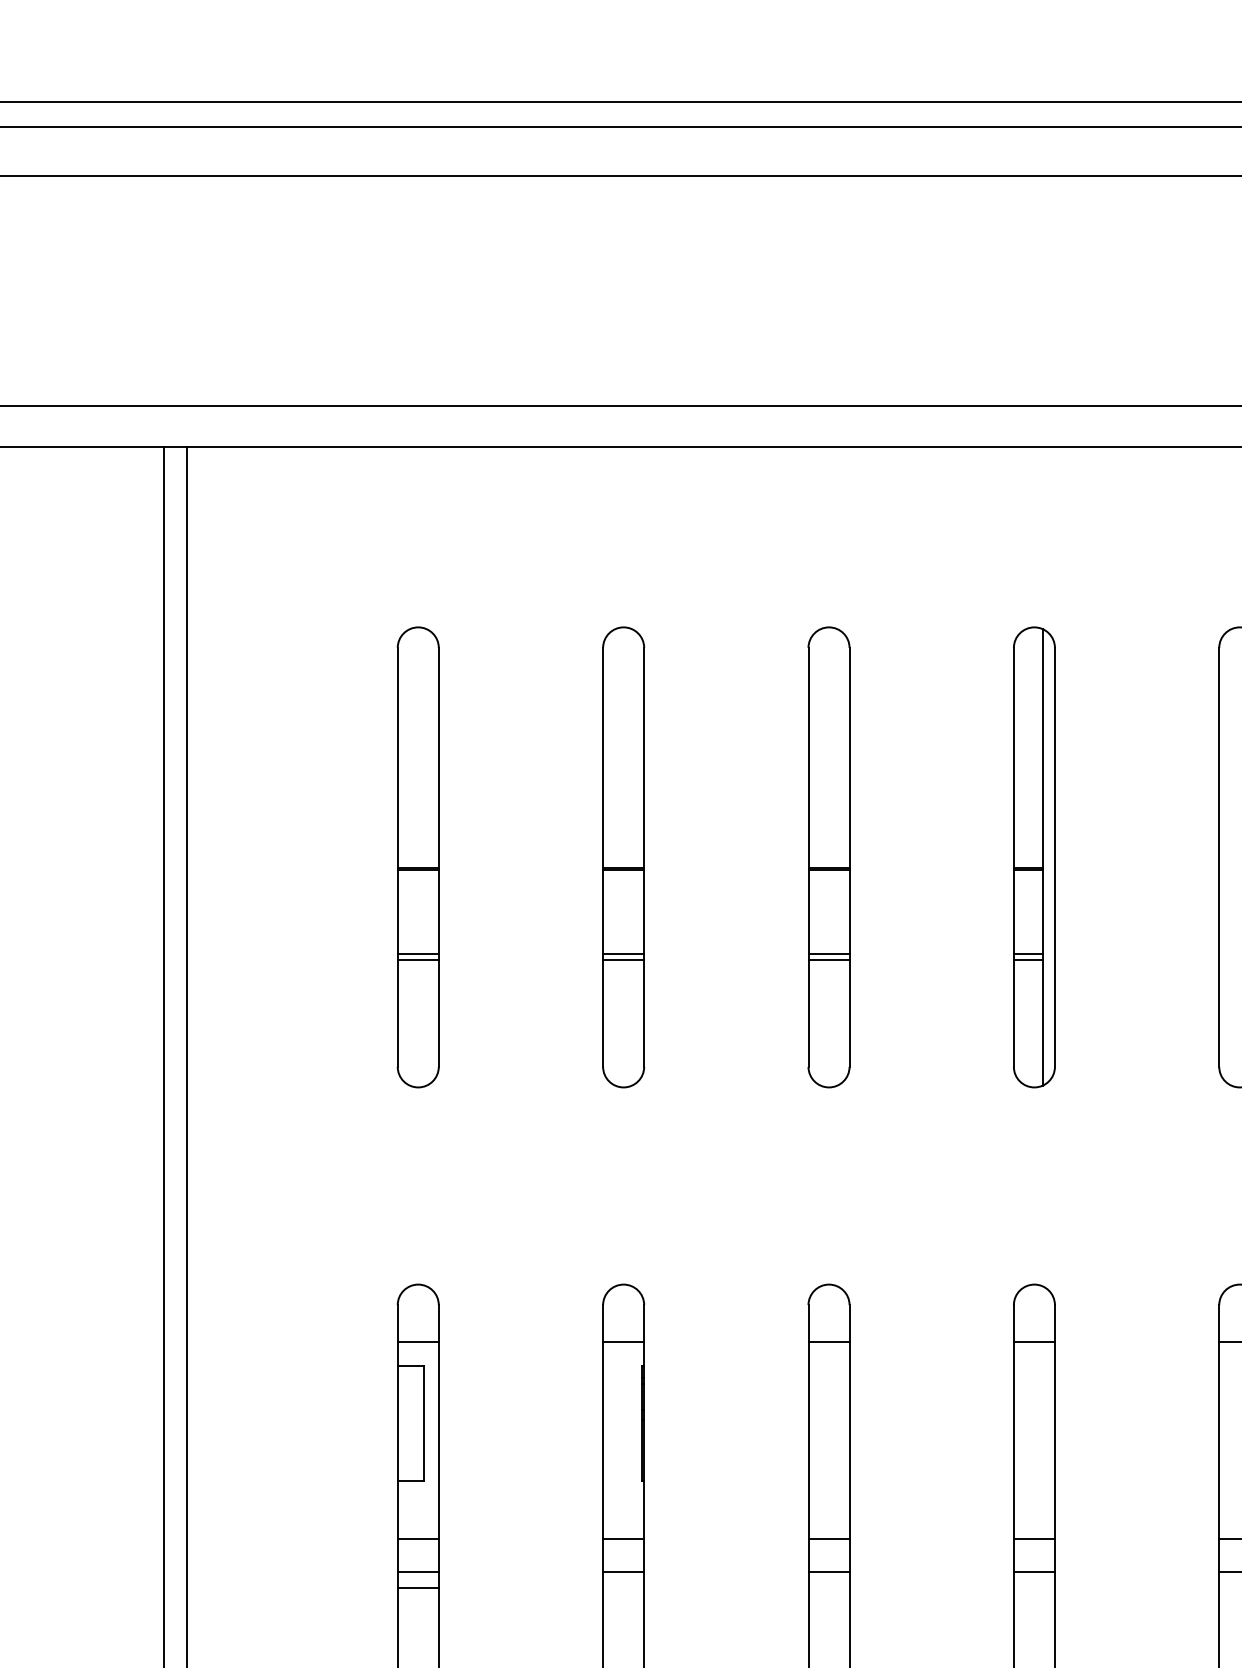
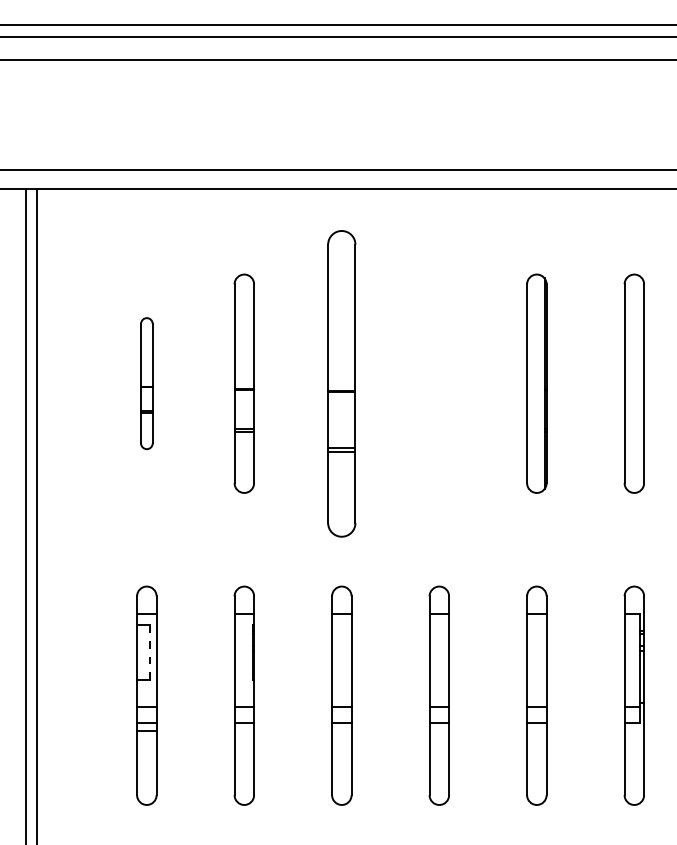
part: (417, 856) -> (146, 383), size x0.6
part: (828, 856) -> (341, 383), size x1.4
part: (1032, 856) -> (438, 383), removed
line: (423, 1425) -> (149, 653), solid -> dashed

